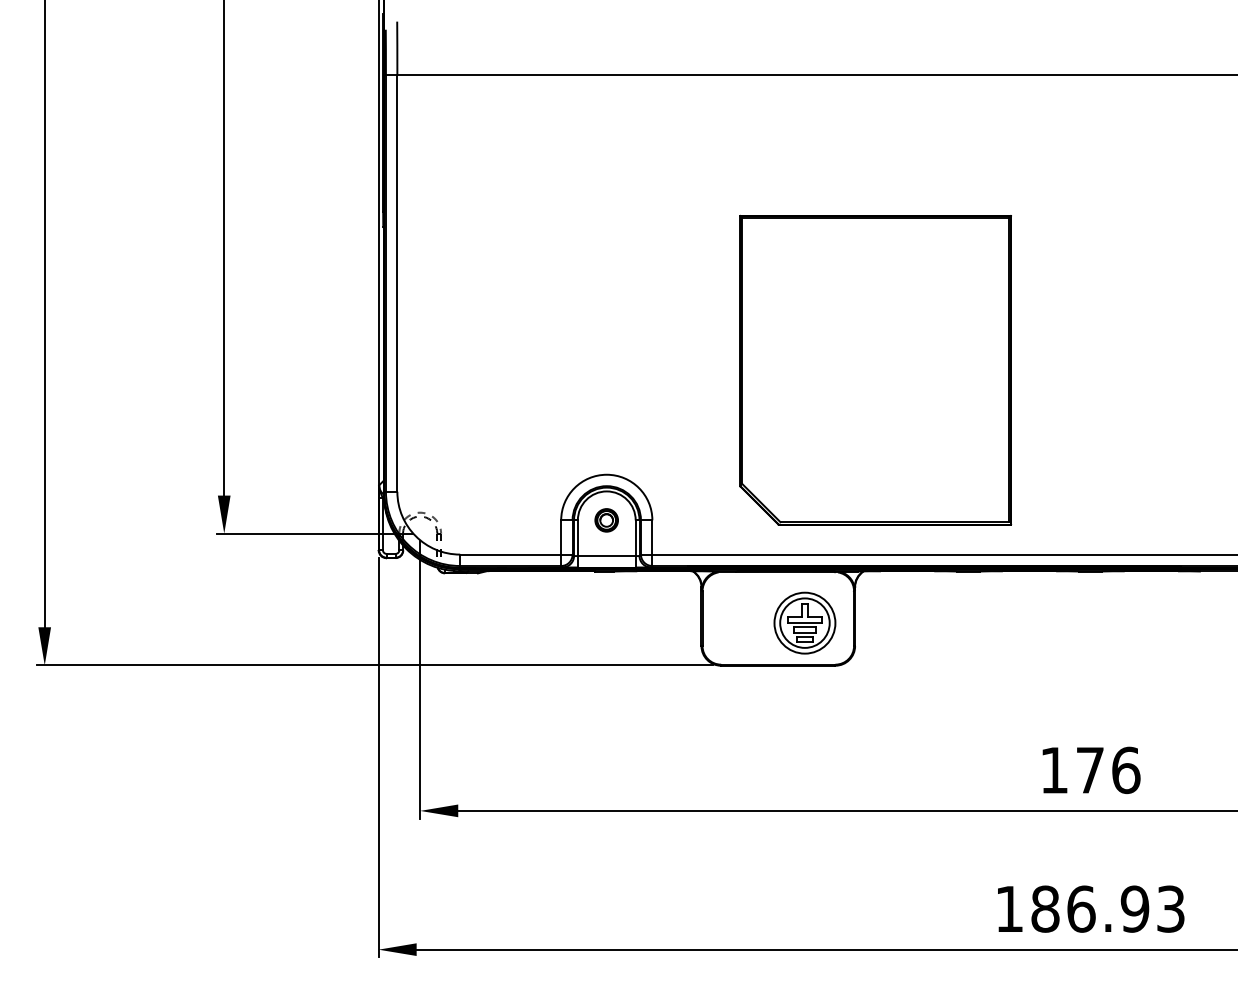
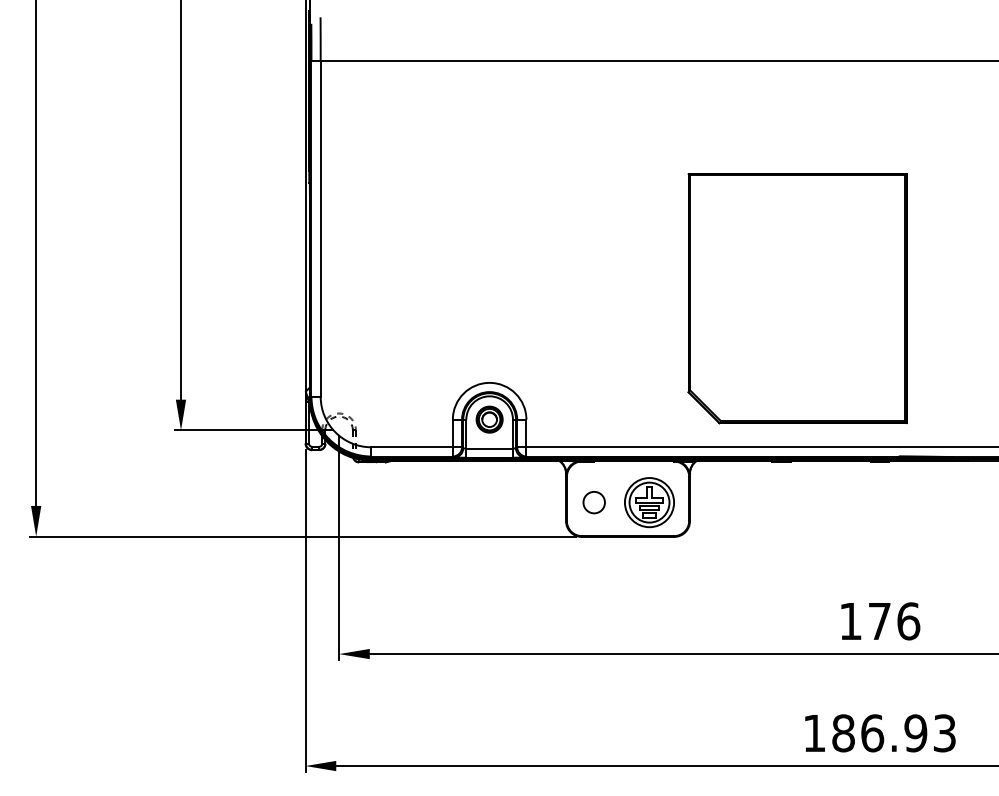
part: (875, 369) -> (797, 297), moved
part: (606, 520) -> (489, 419), size x1.43
circle: (736, 623) -> (594, 502), added

